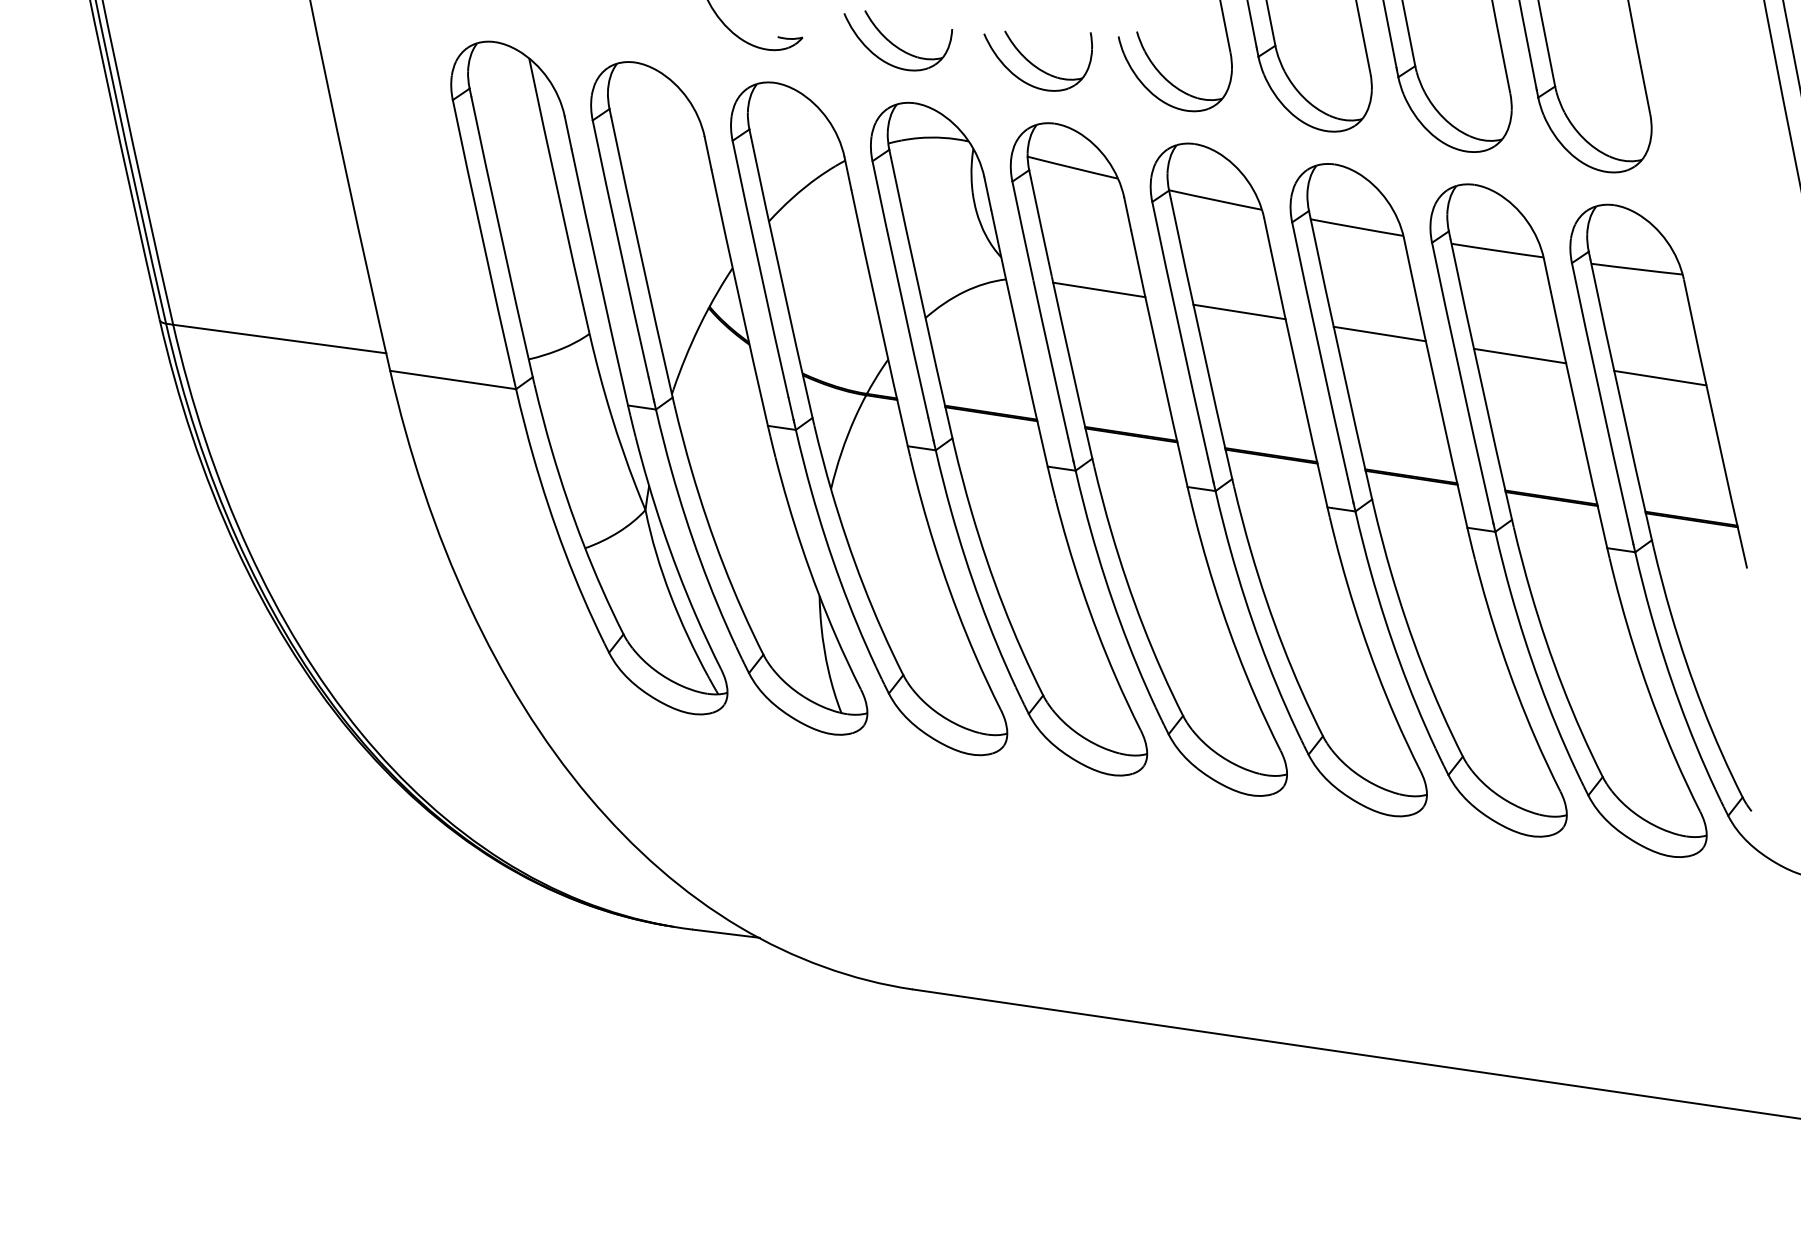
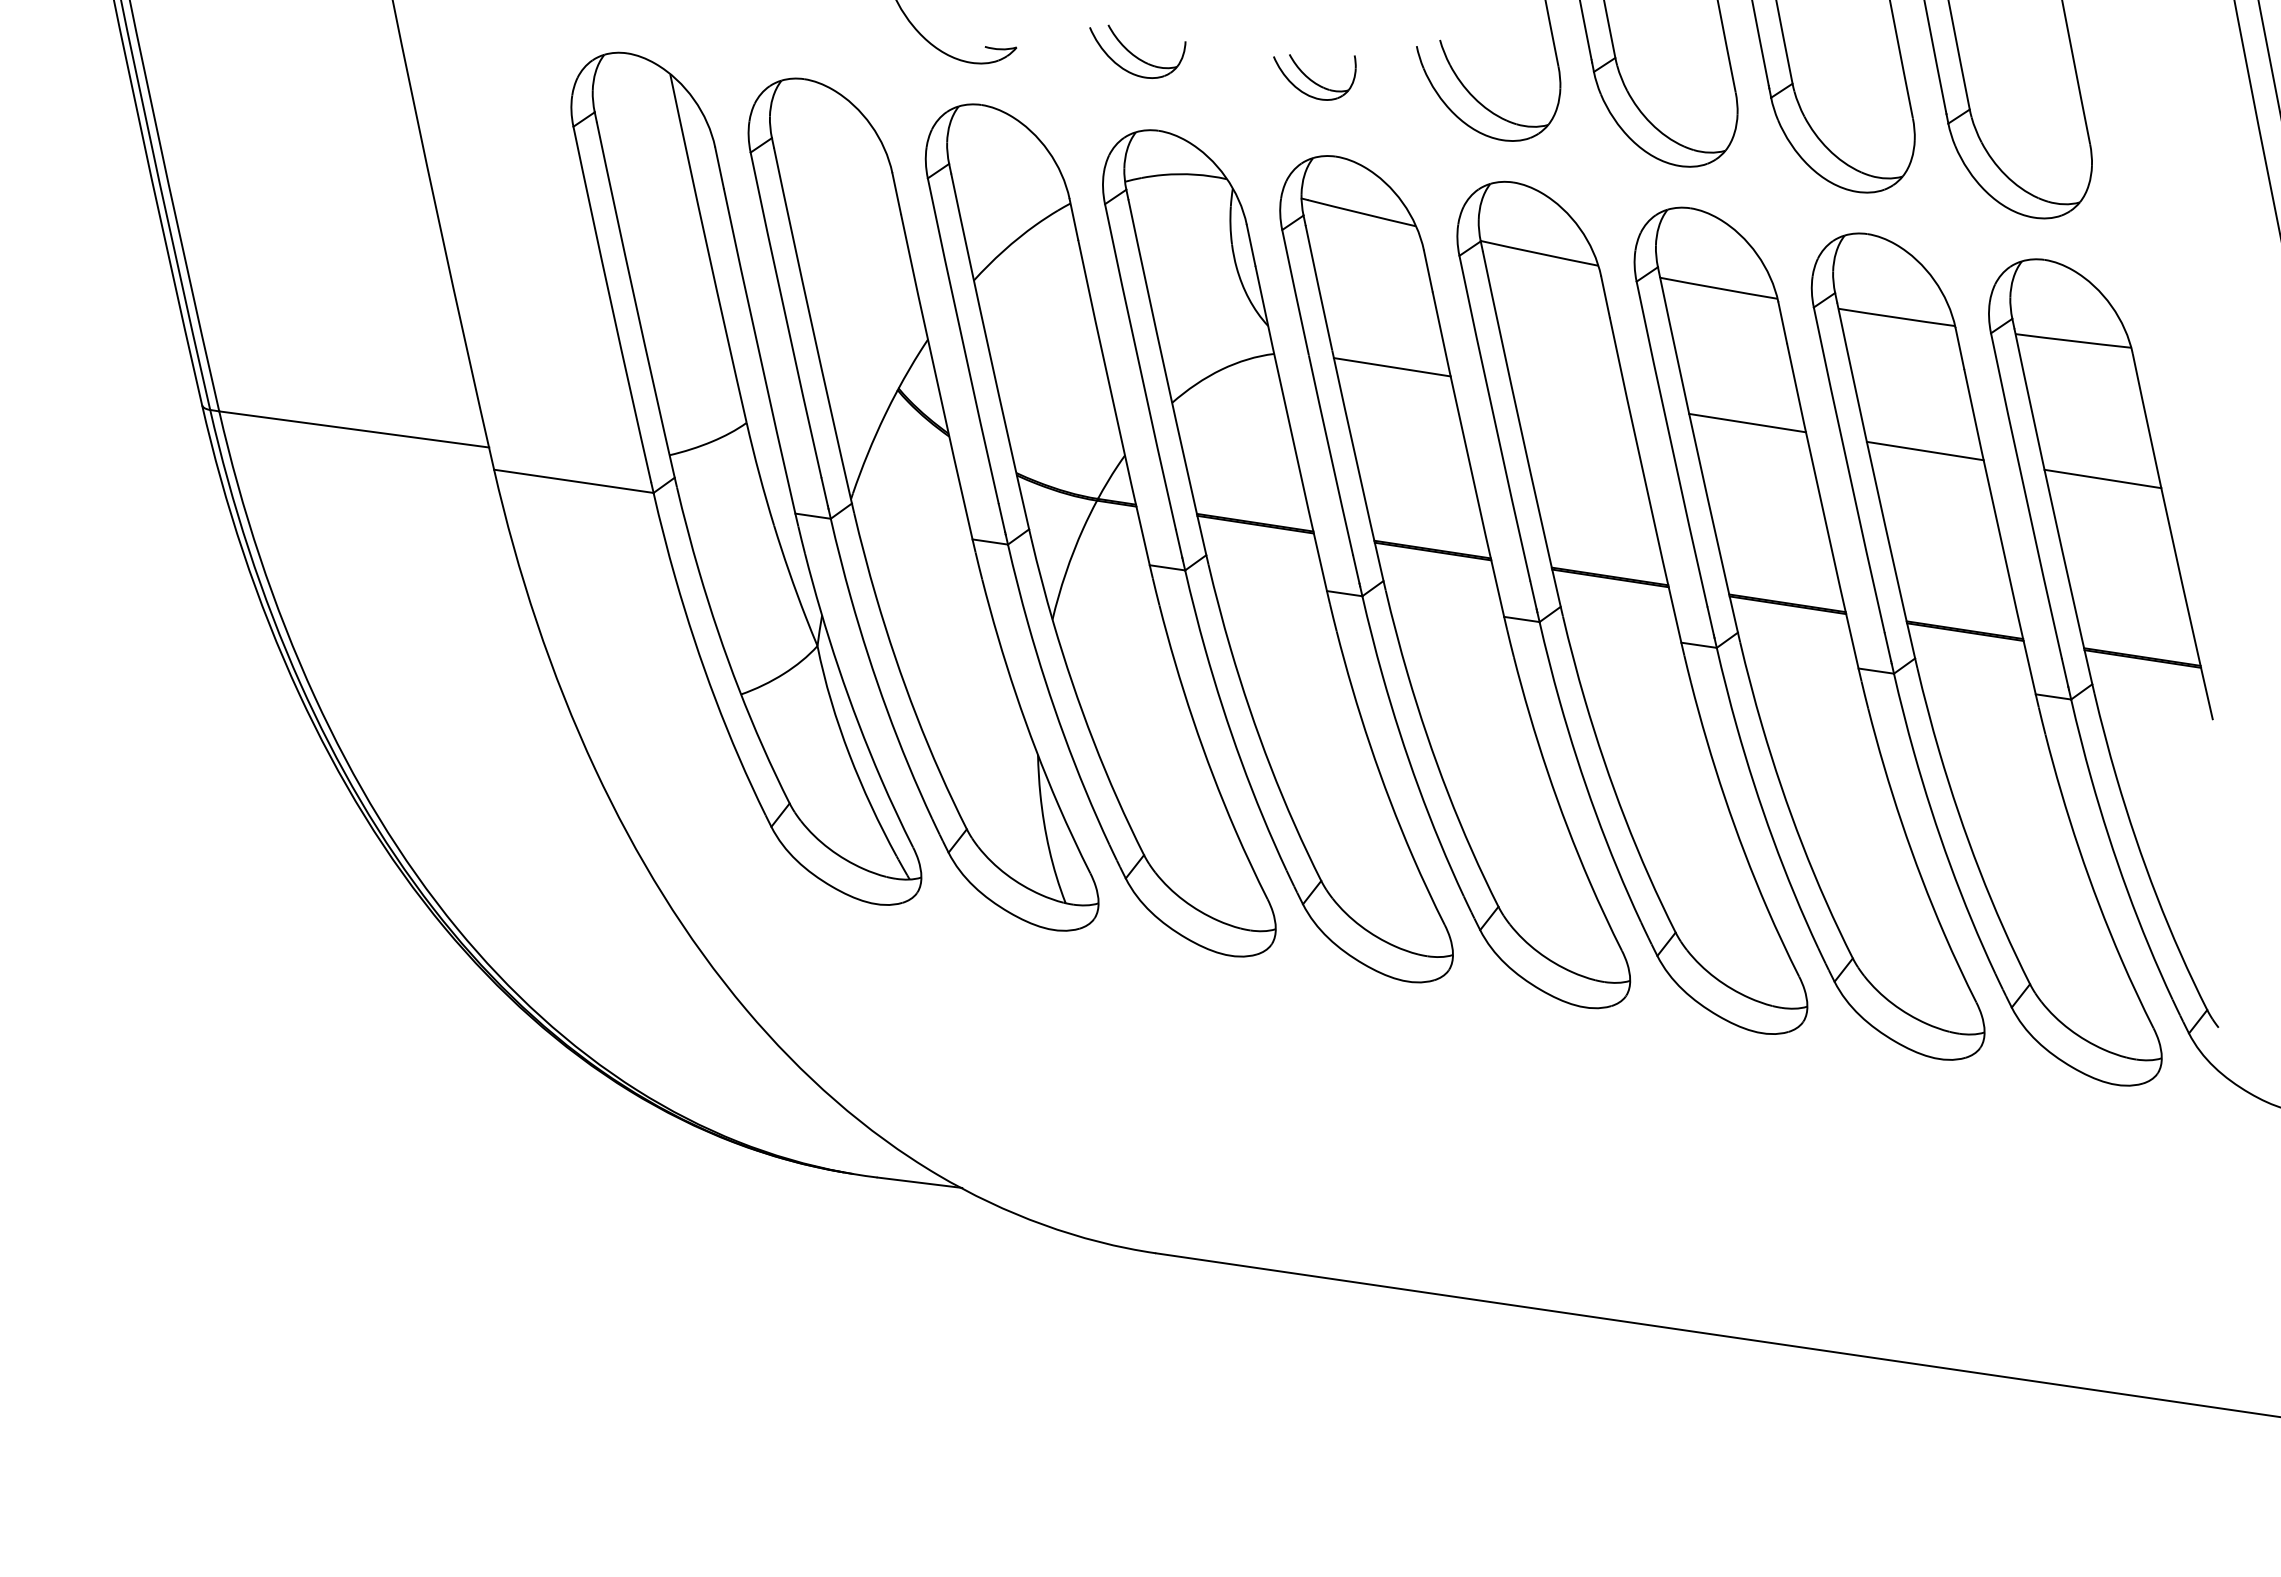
part: (898, 40) -> (1137, 51), size x0.7
part: (1037, 60) -> (1314, 76), size x0.6
line: (1239, 311) -> (1569, 394), removed

